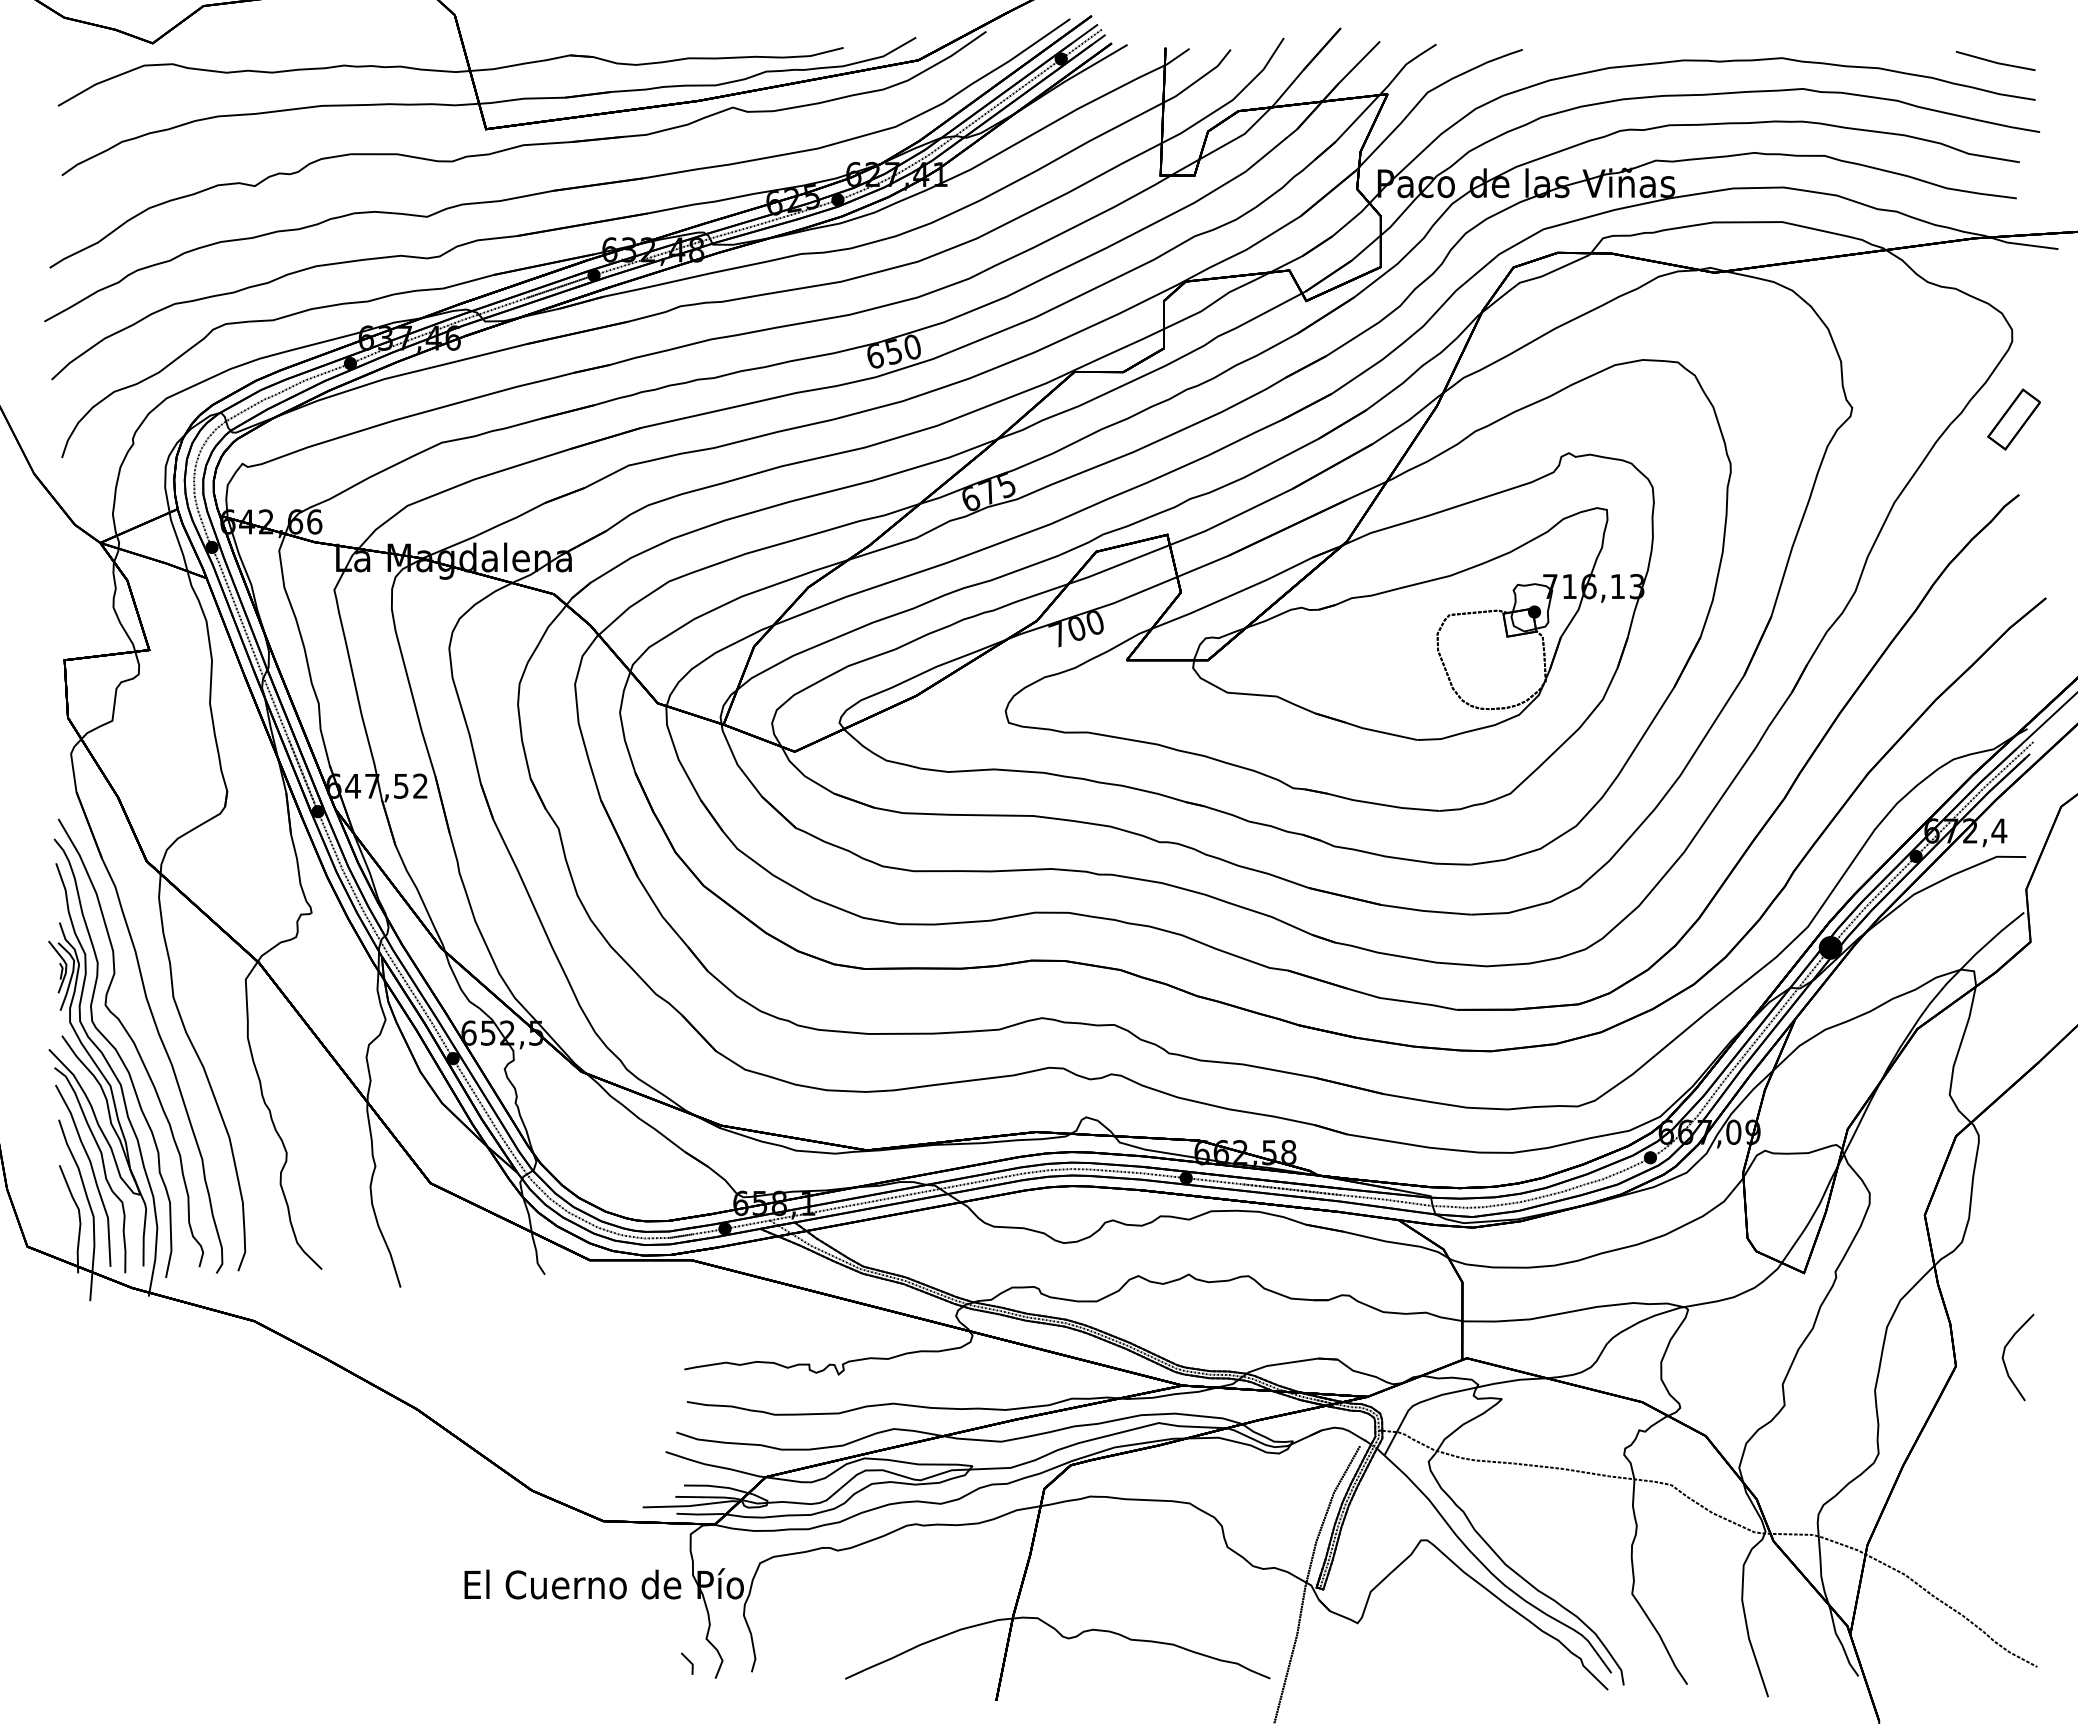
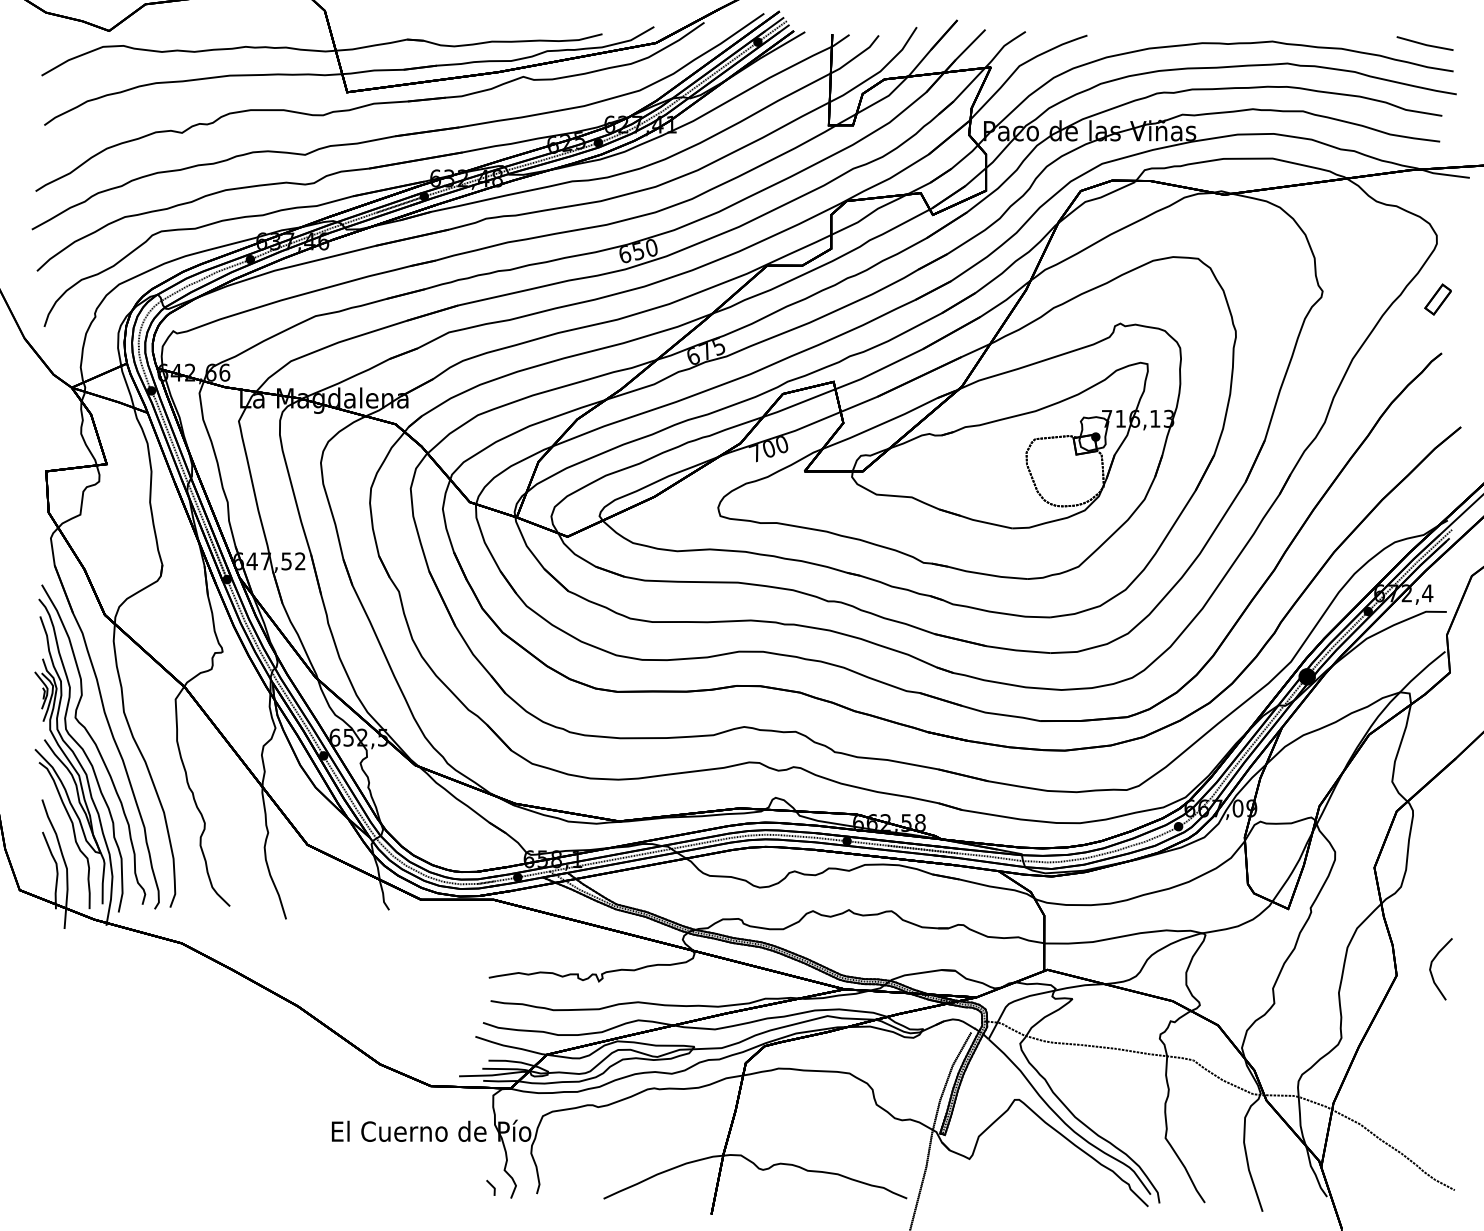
part: (2013, 419) -> (1437, 299), size x0.7
curve: (92, 1173) -> (66, 837), removed

